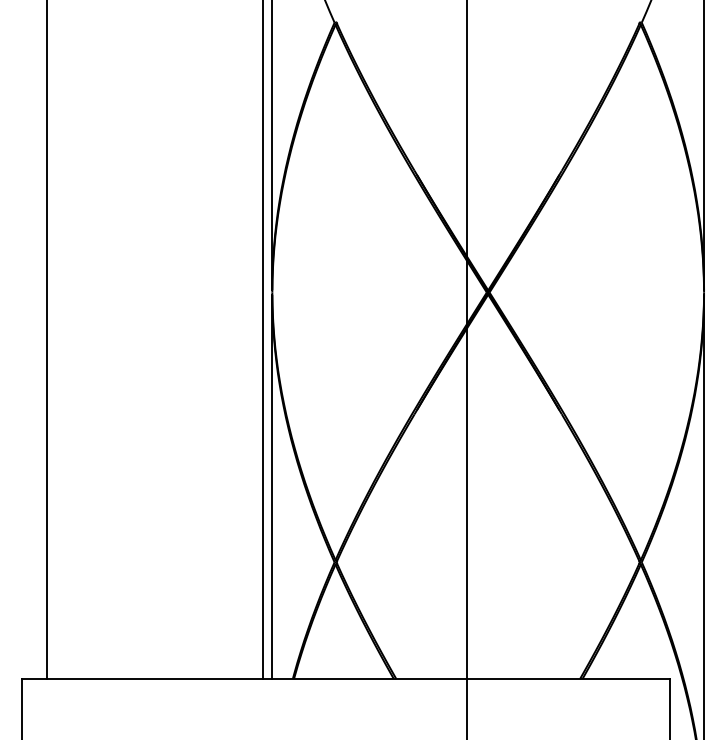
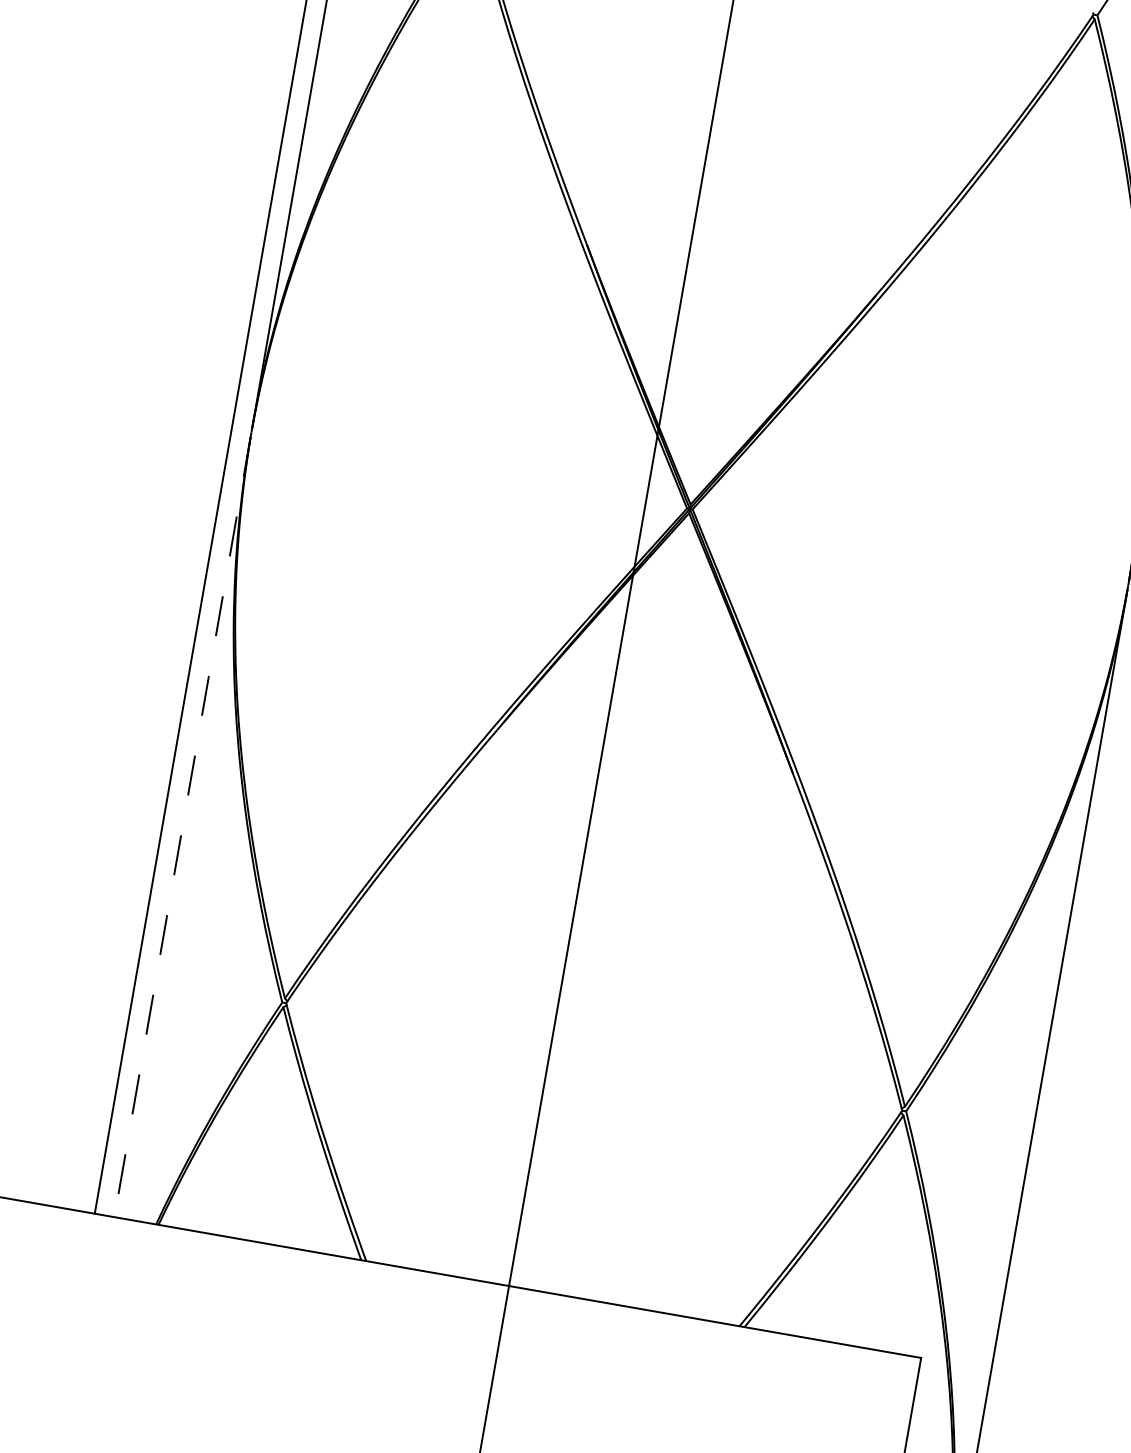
line: (272, 487) -> (182, 828), solid -> dashed

